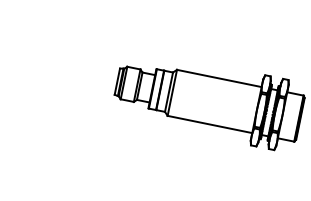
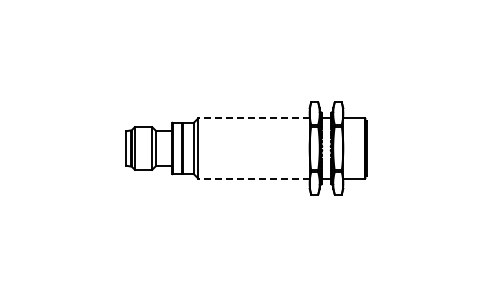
line: (219, 78) -> (254, 118), solid -> dashed
line: (210, 124) -> (254, 178), solid -> dashed

